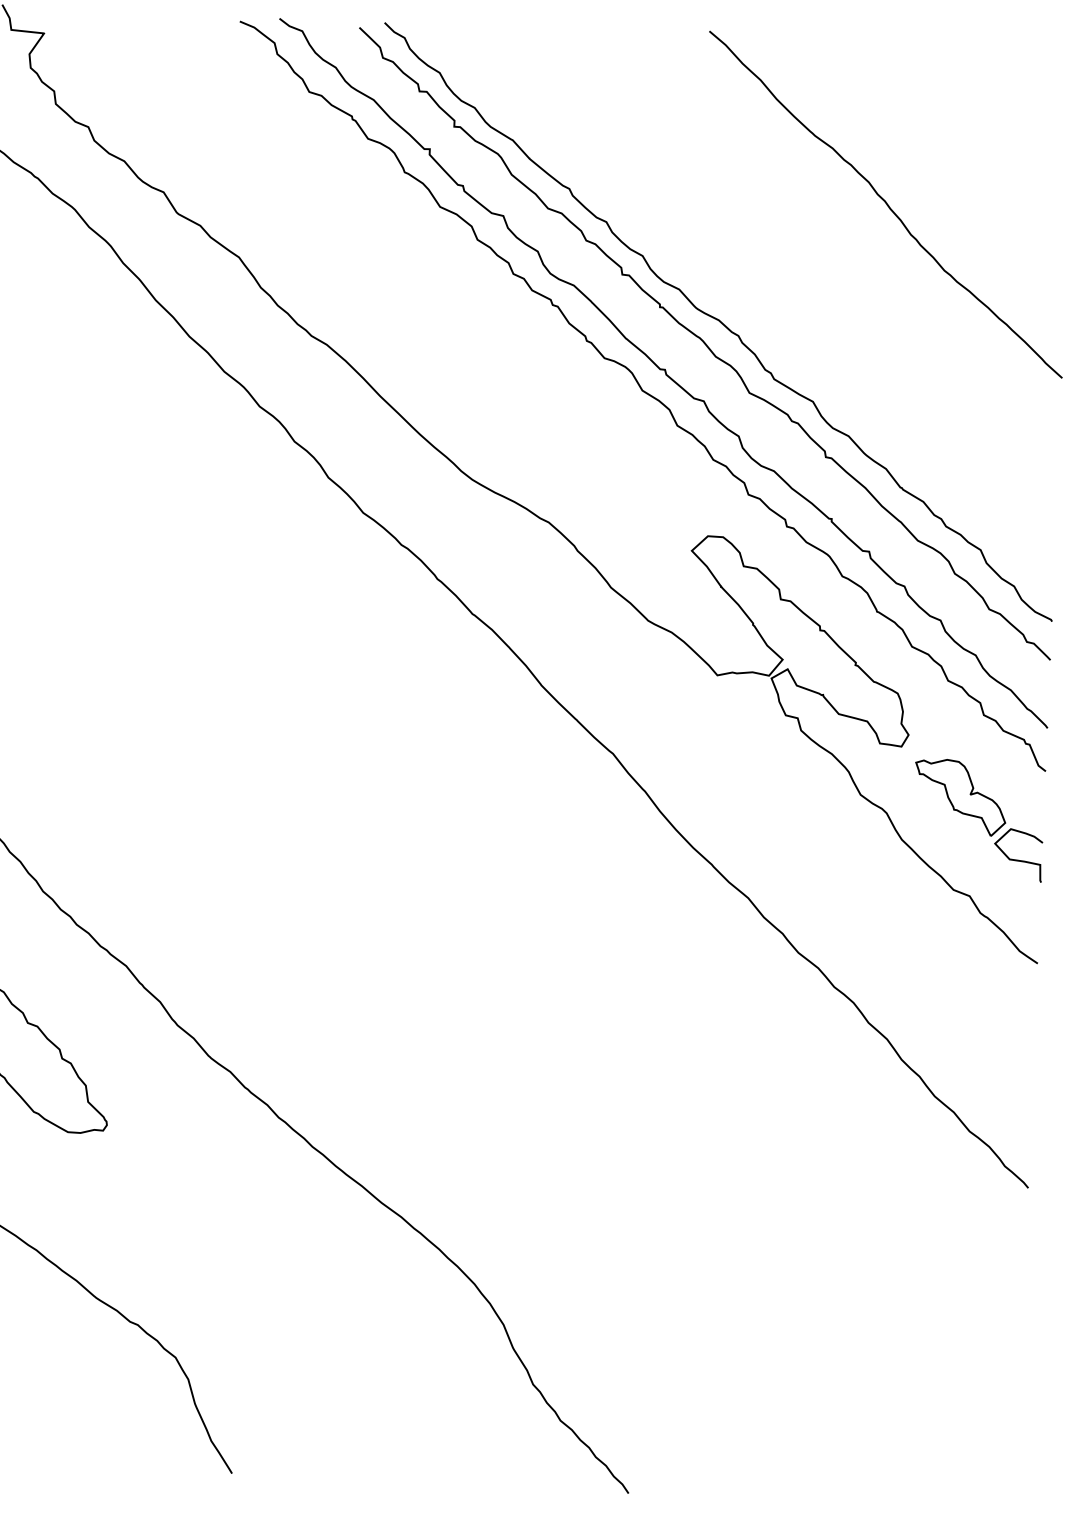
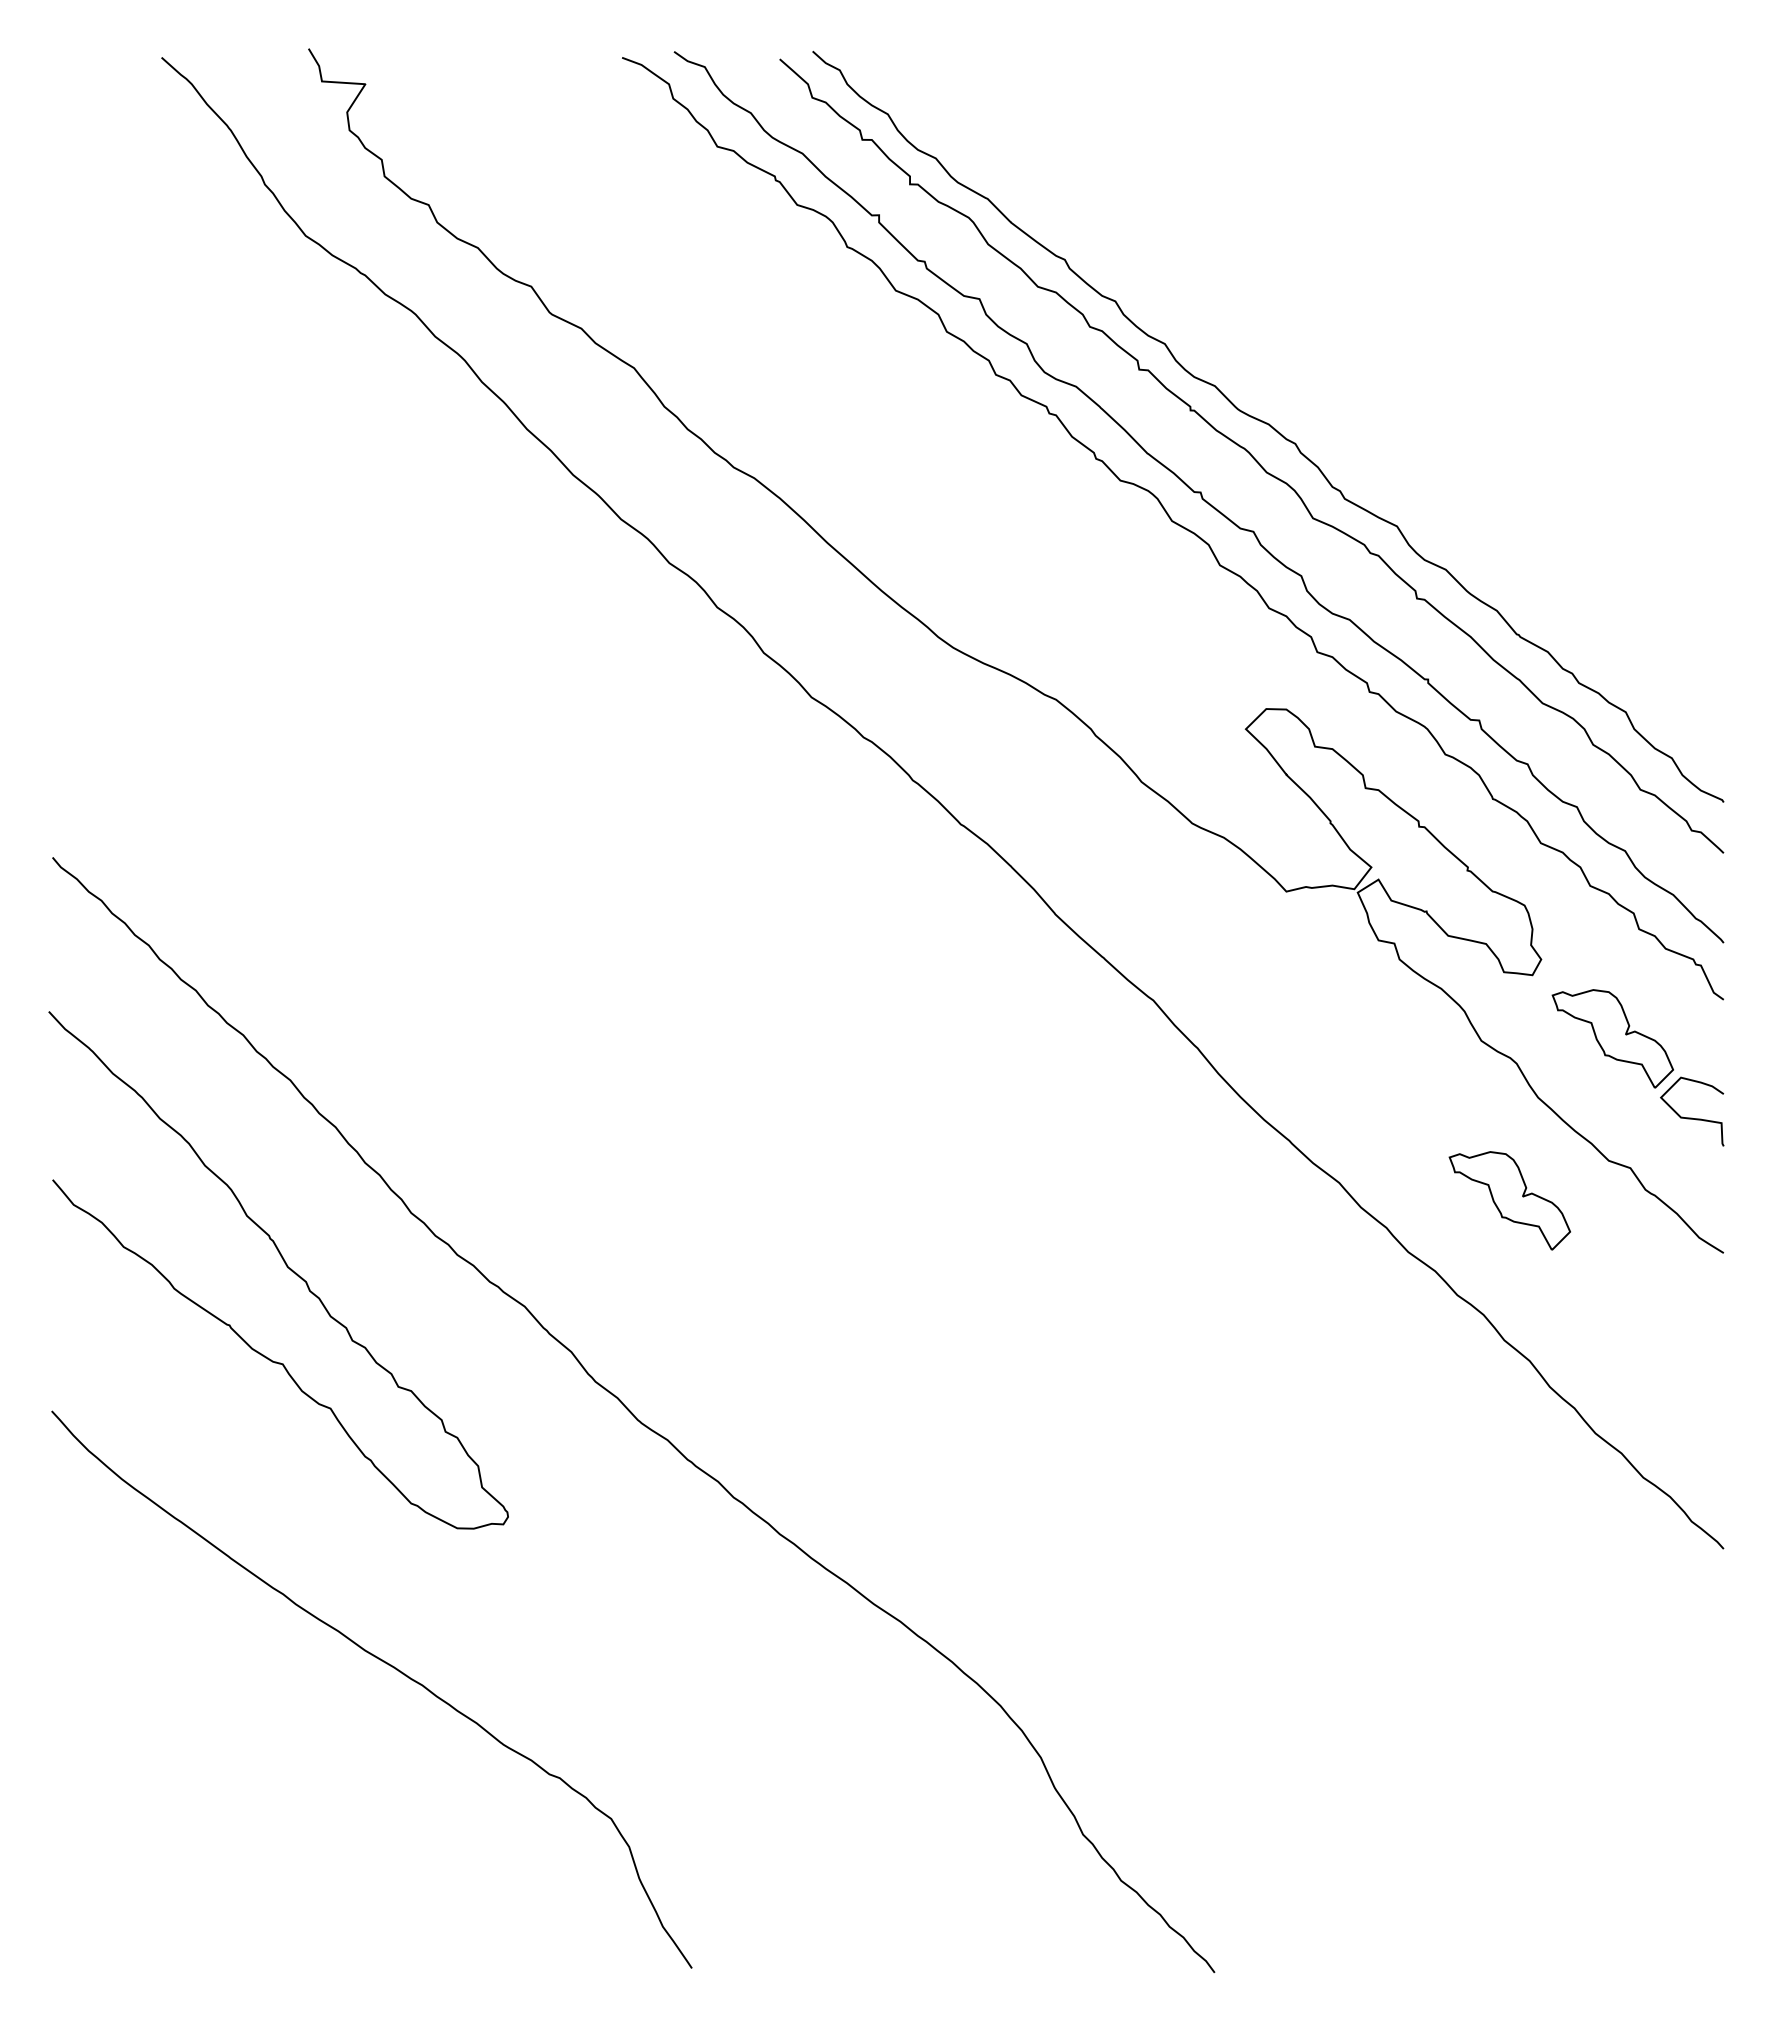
curve: (886, 204) -> (1482, 262), removed
part: (876, 916) -> (1509, 1200), added

